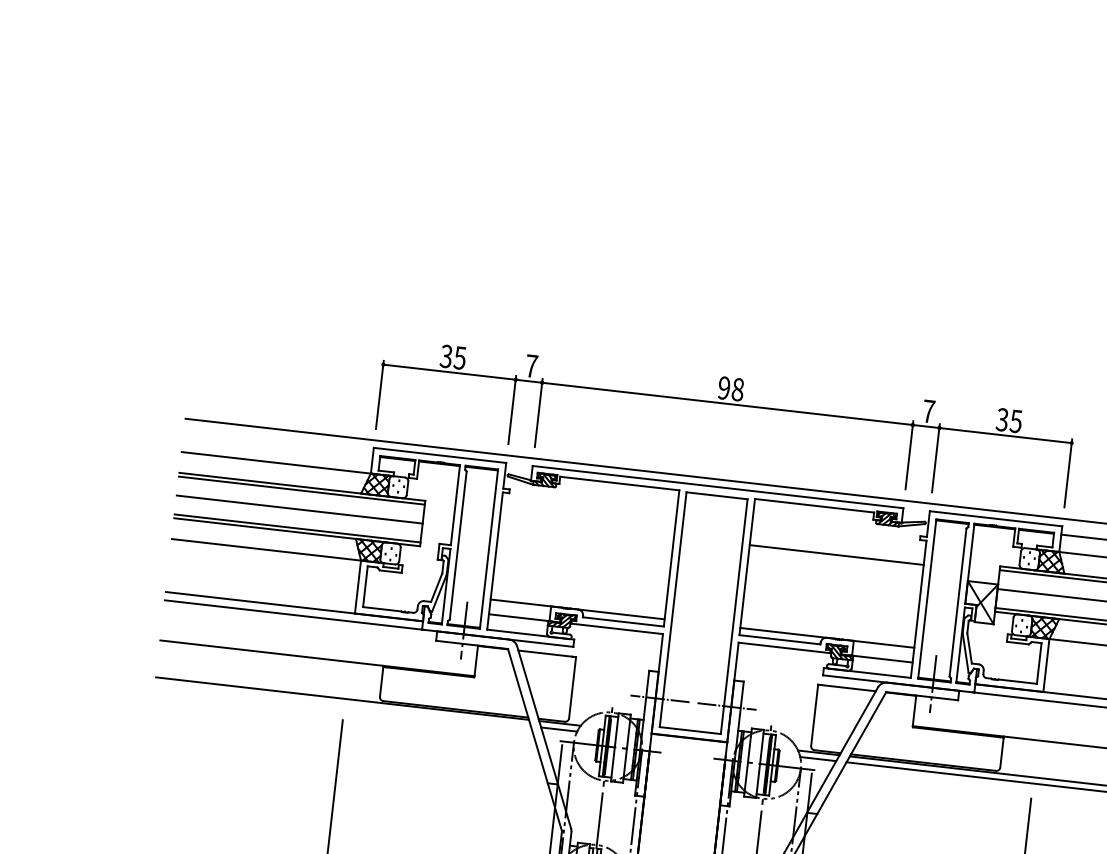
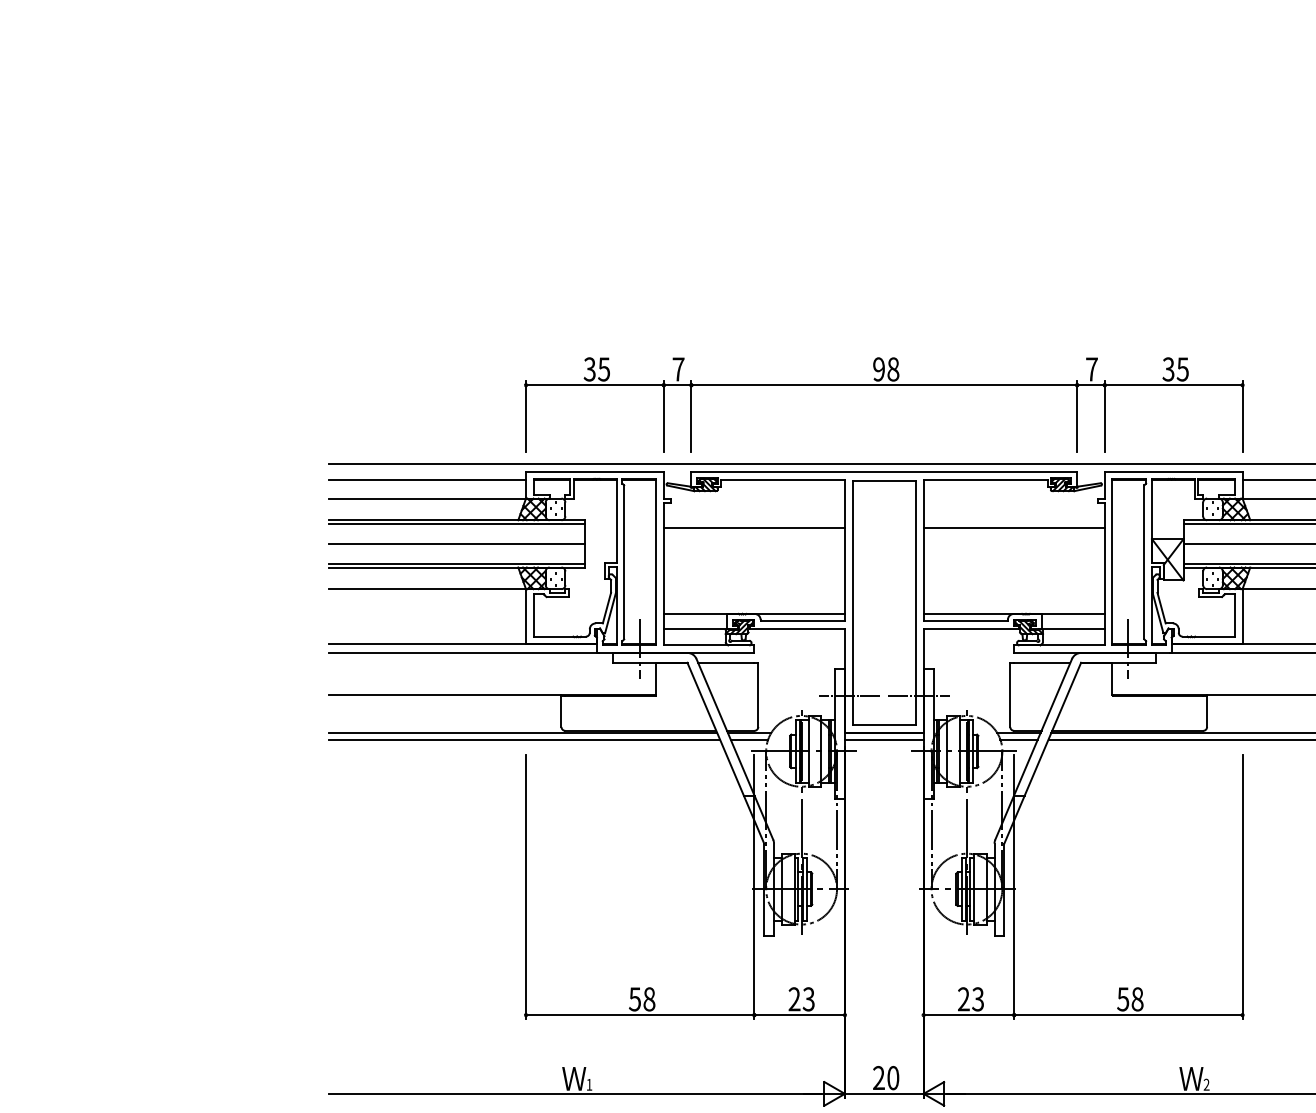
line: (278, 445) -> (427, 480), added
line: (586, 526) -> (753, 527), added
line: (343, 704) -> (524, 739), added
line: (687, 744) -> (883, 739), added

